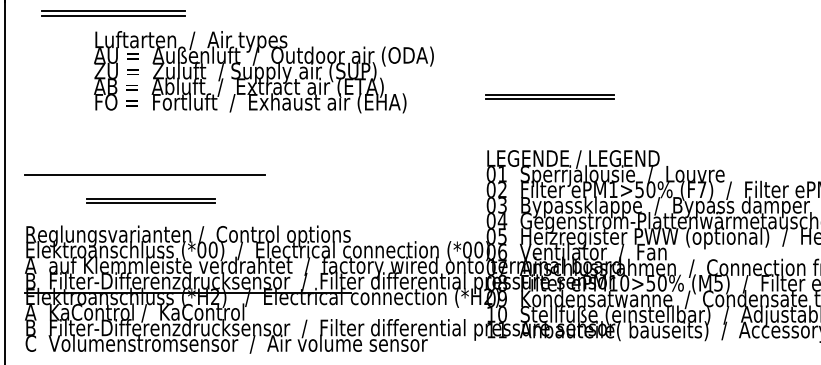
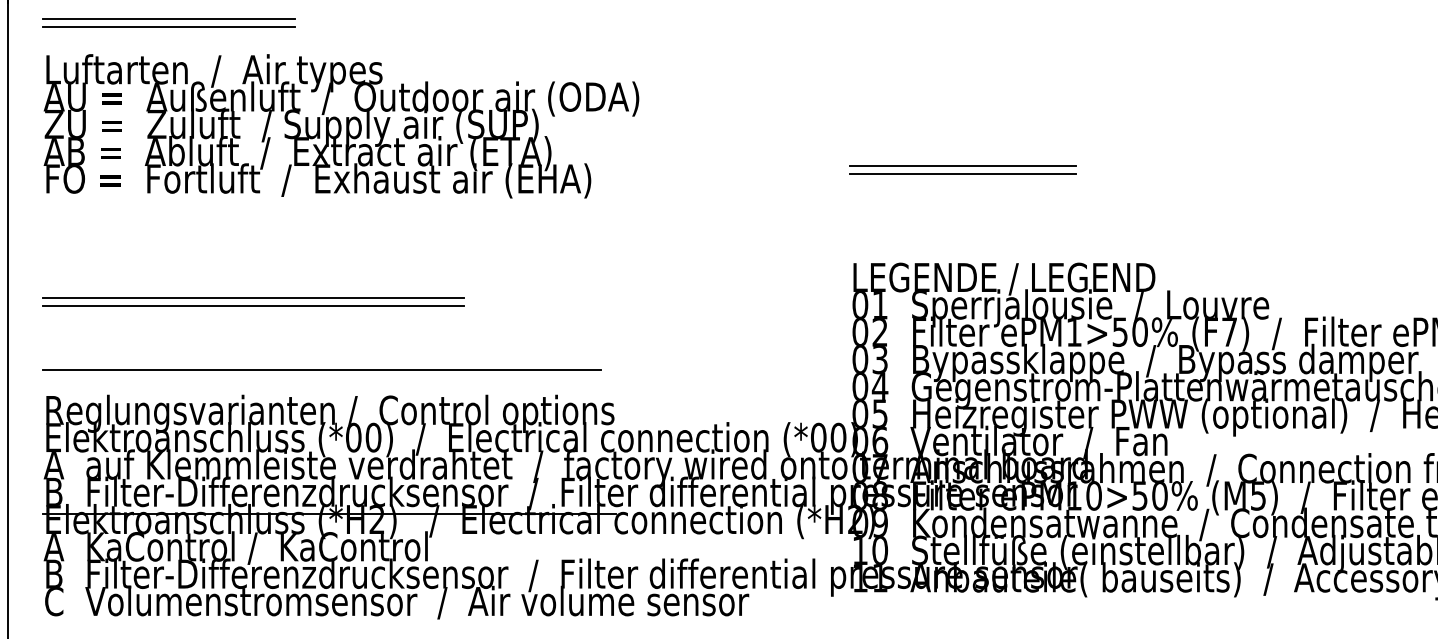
part: (113, 13) -> (169, 23), moved
text: (263, 72) -> (340, 126), moved
line: (144, 170) -> (253, 298), added
part: (150, 200) -> (263, 351), removed
line: (183, 211) -> (321, 370), added

